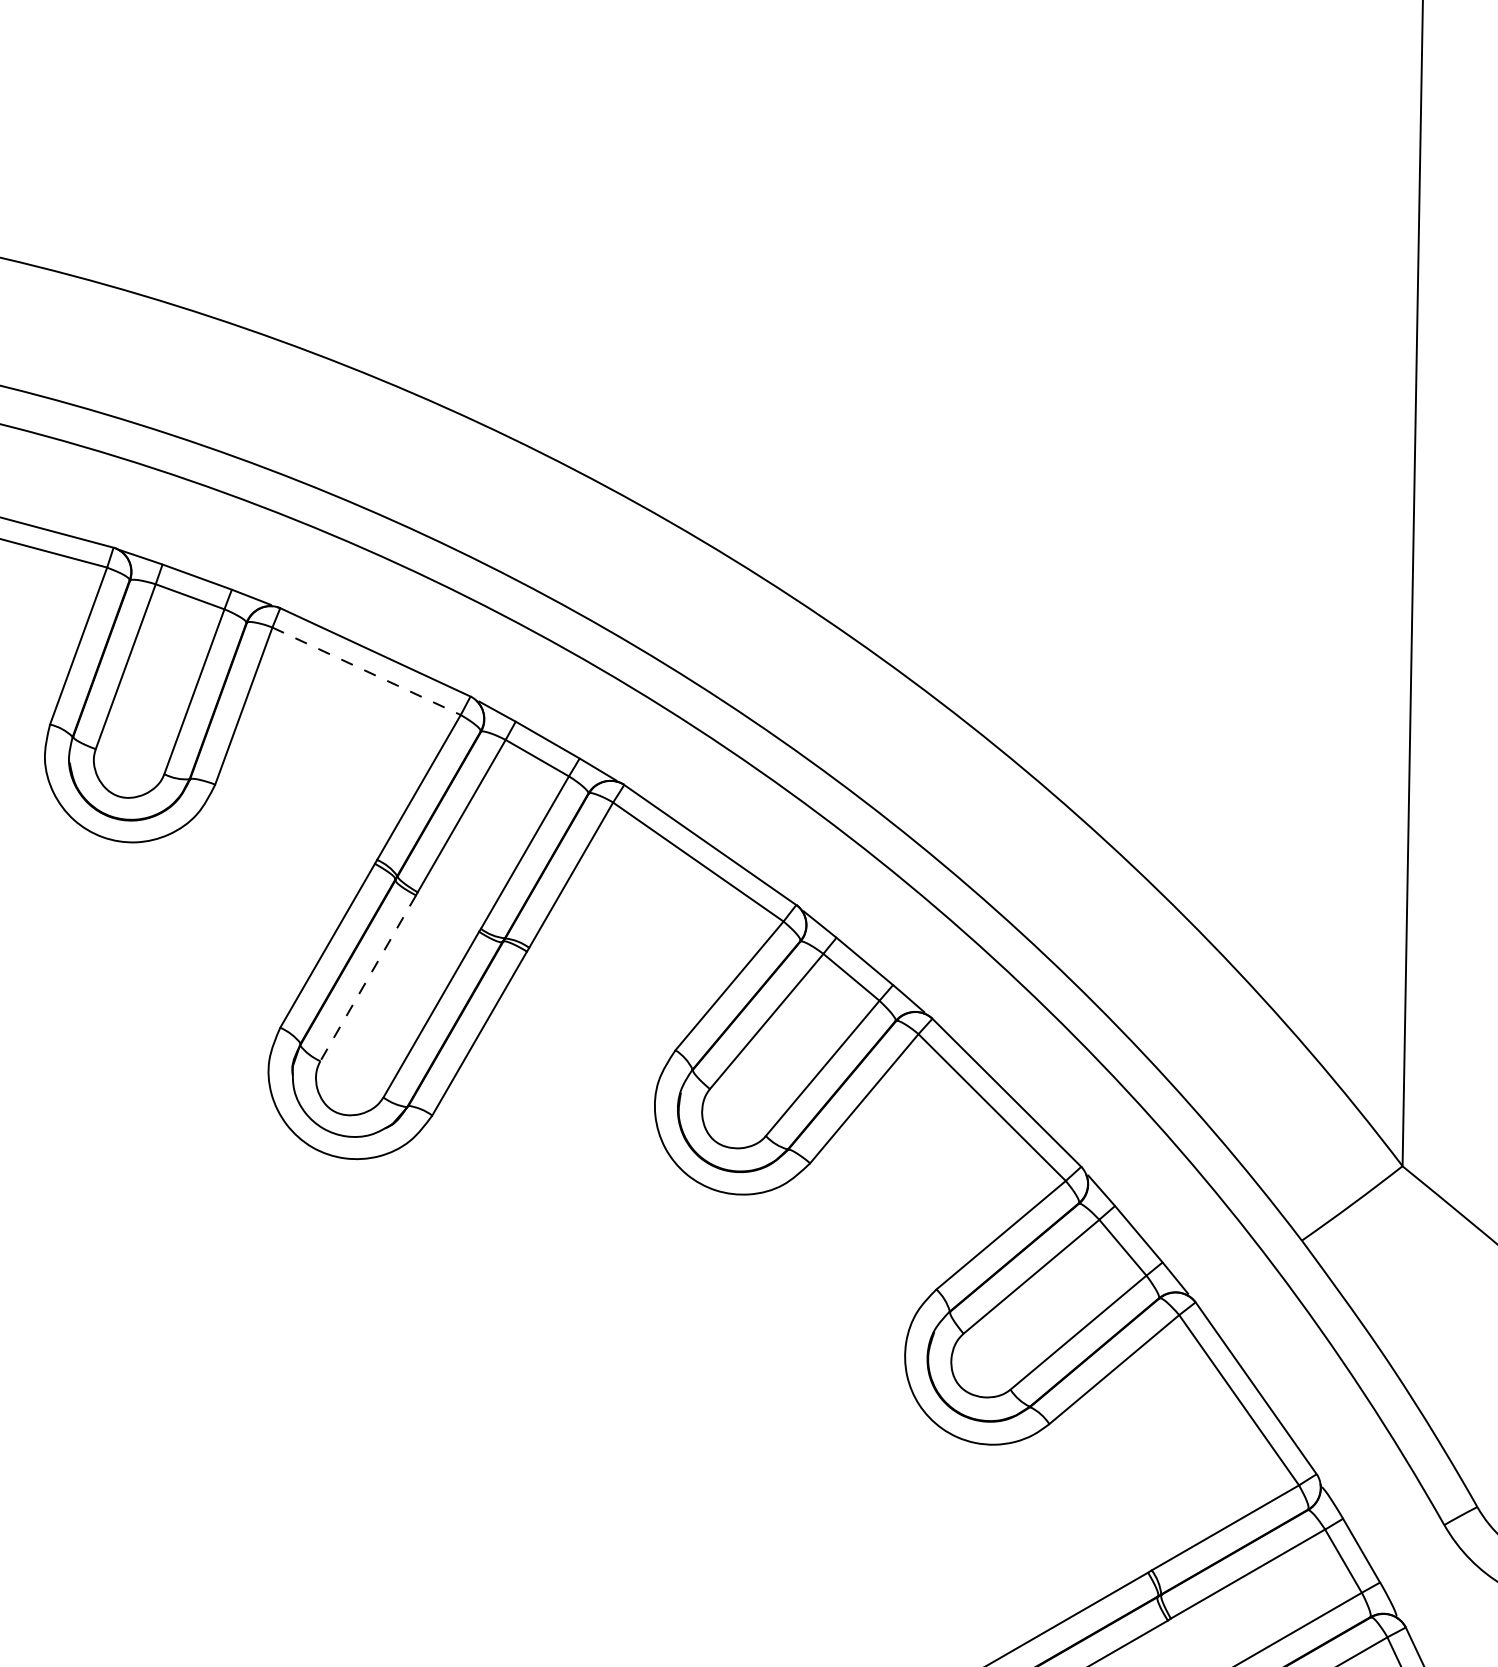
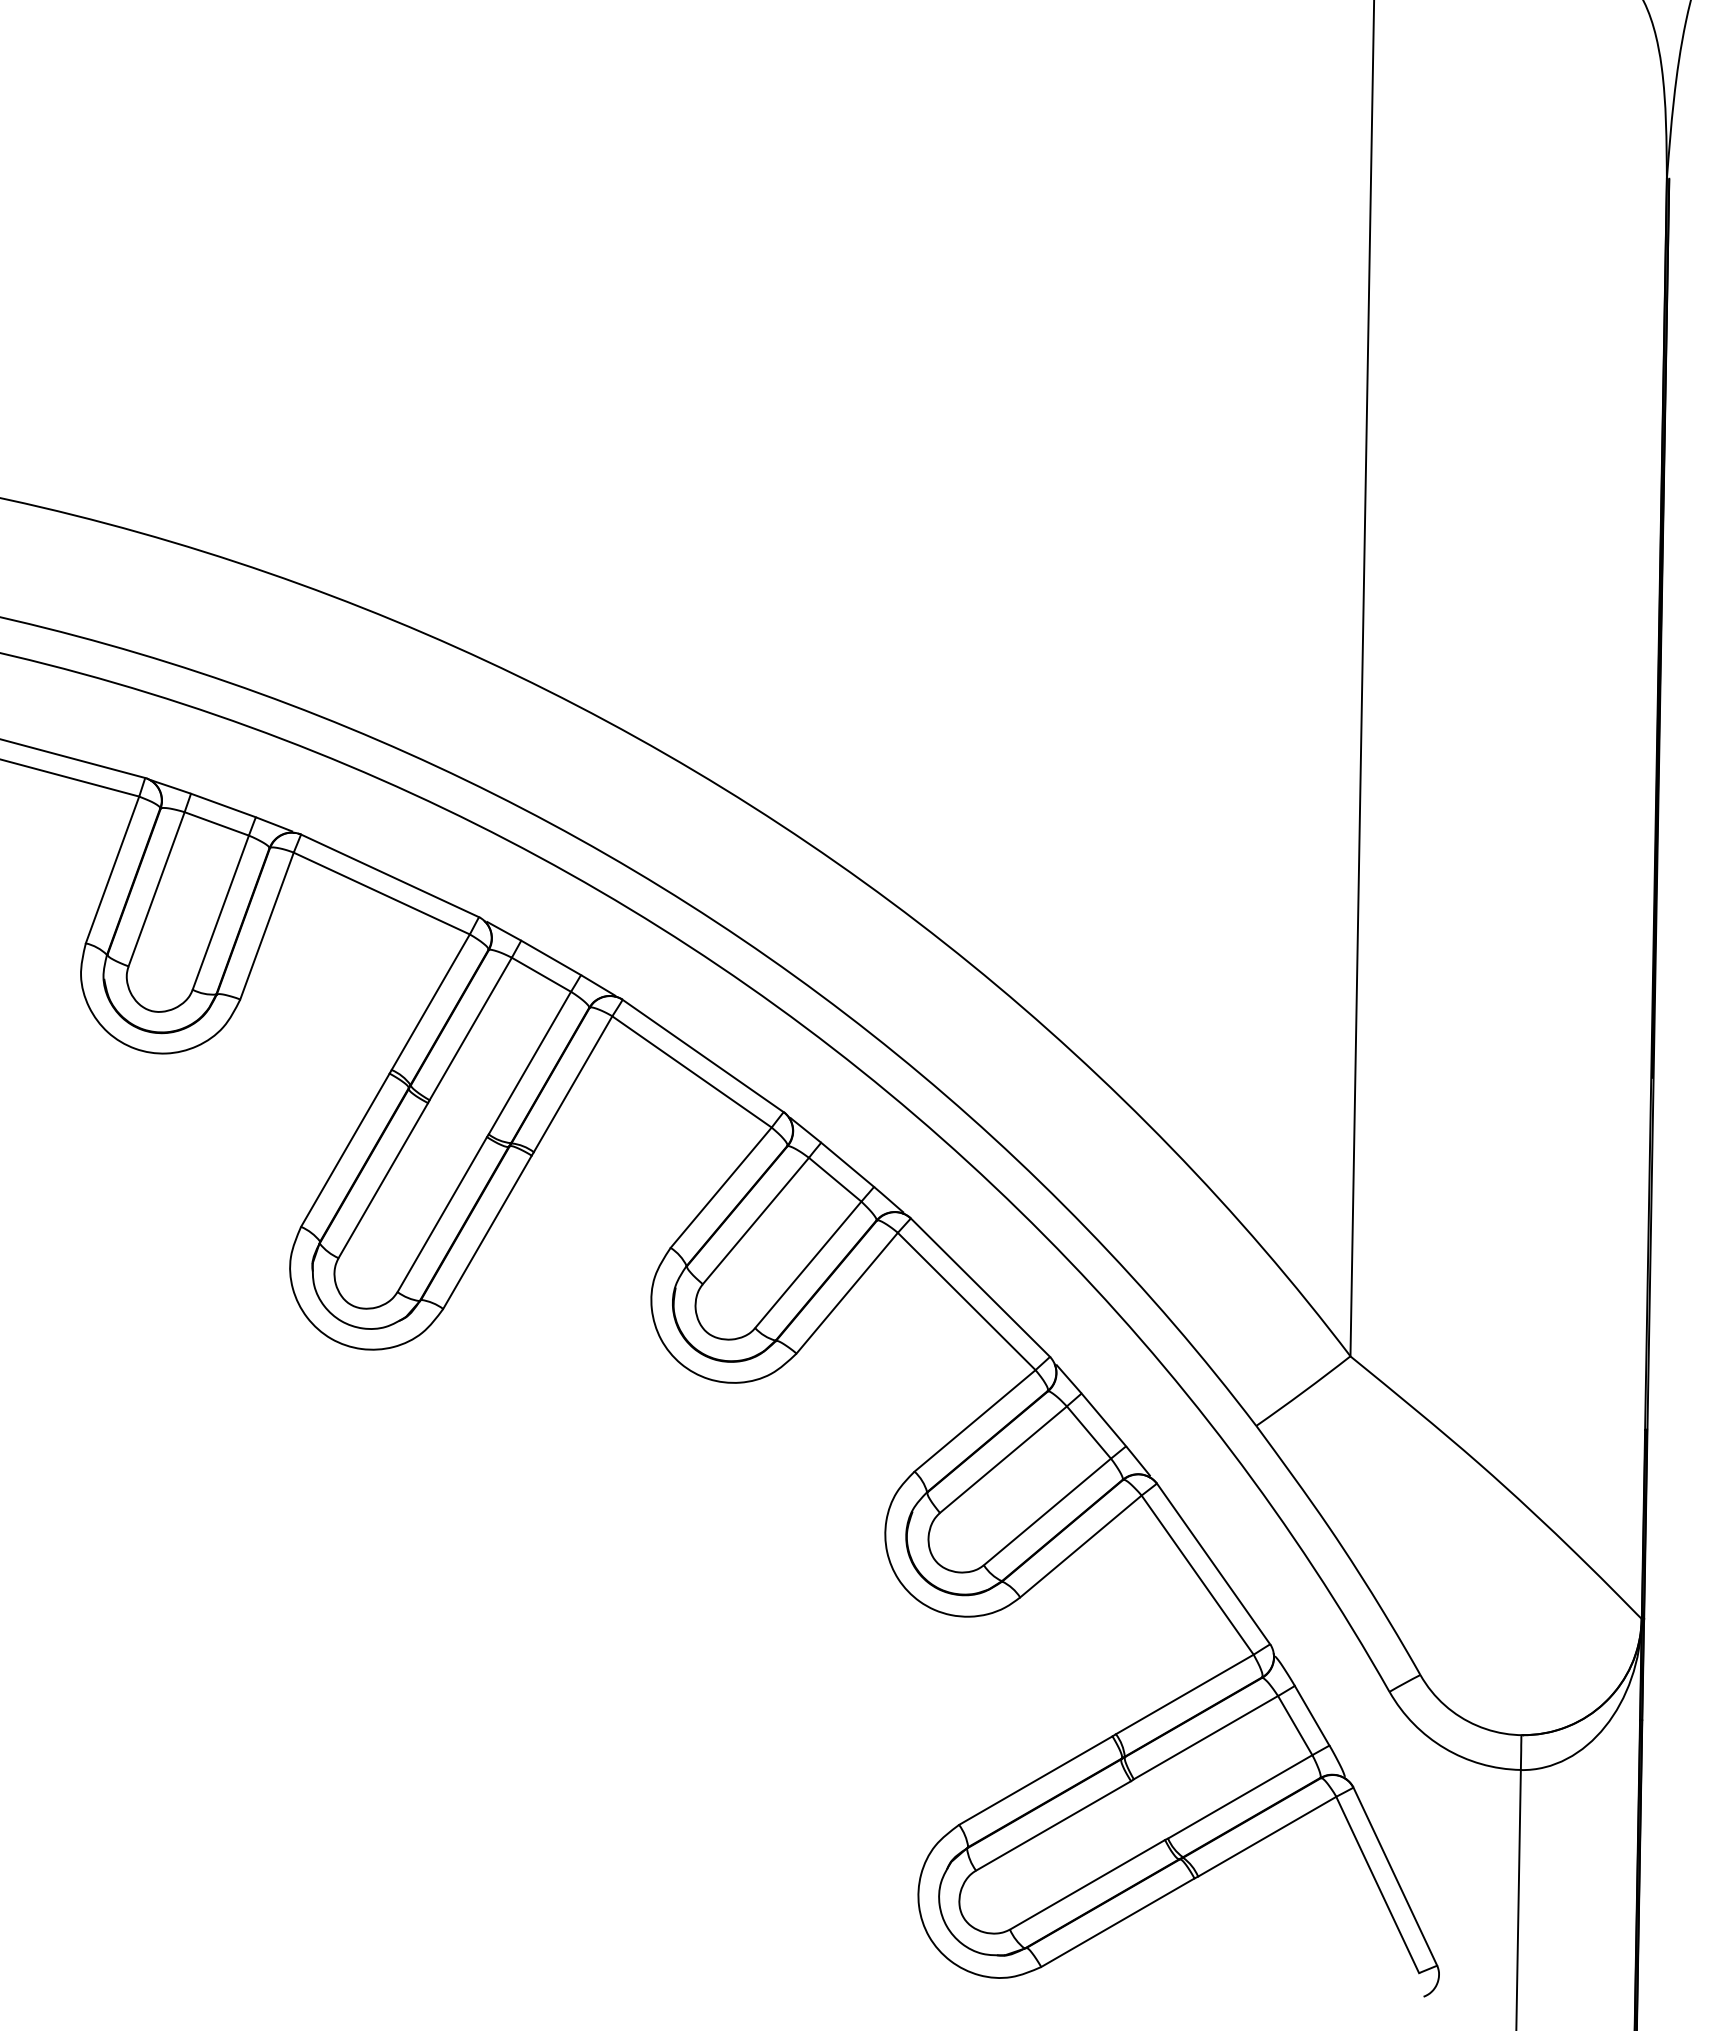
line: (367, 671) -> (382, 893), dashed -> solid
line: (368, 979) -> (383, 1181), dashed -> solid

